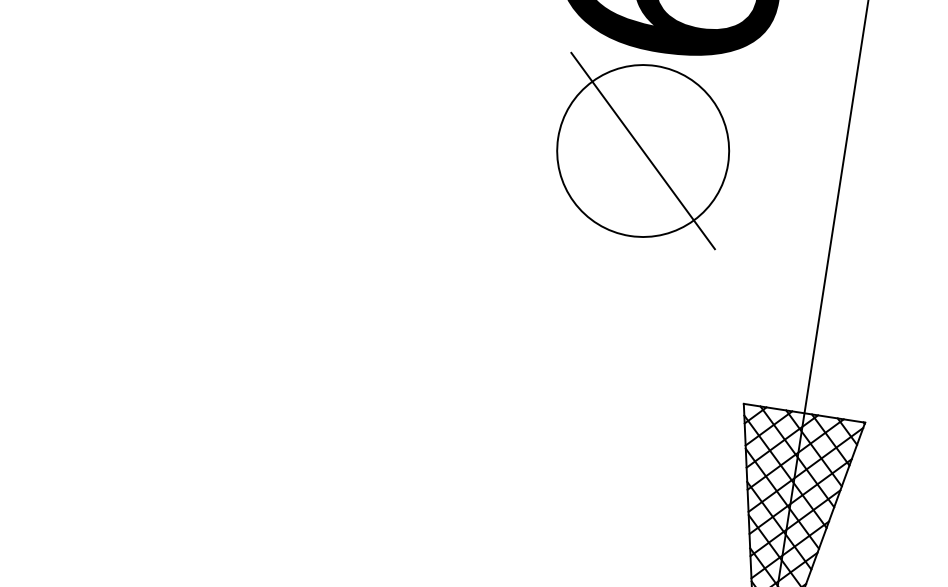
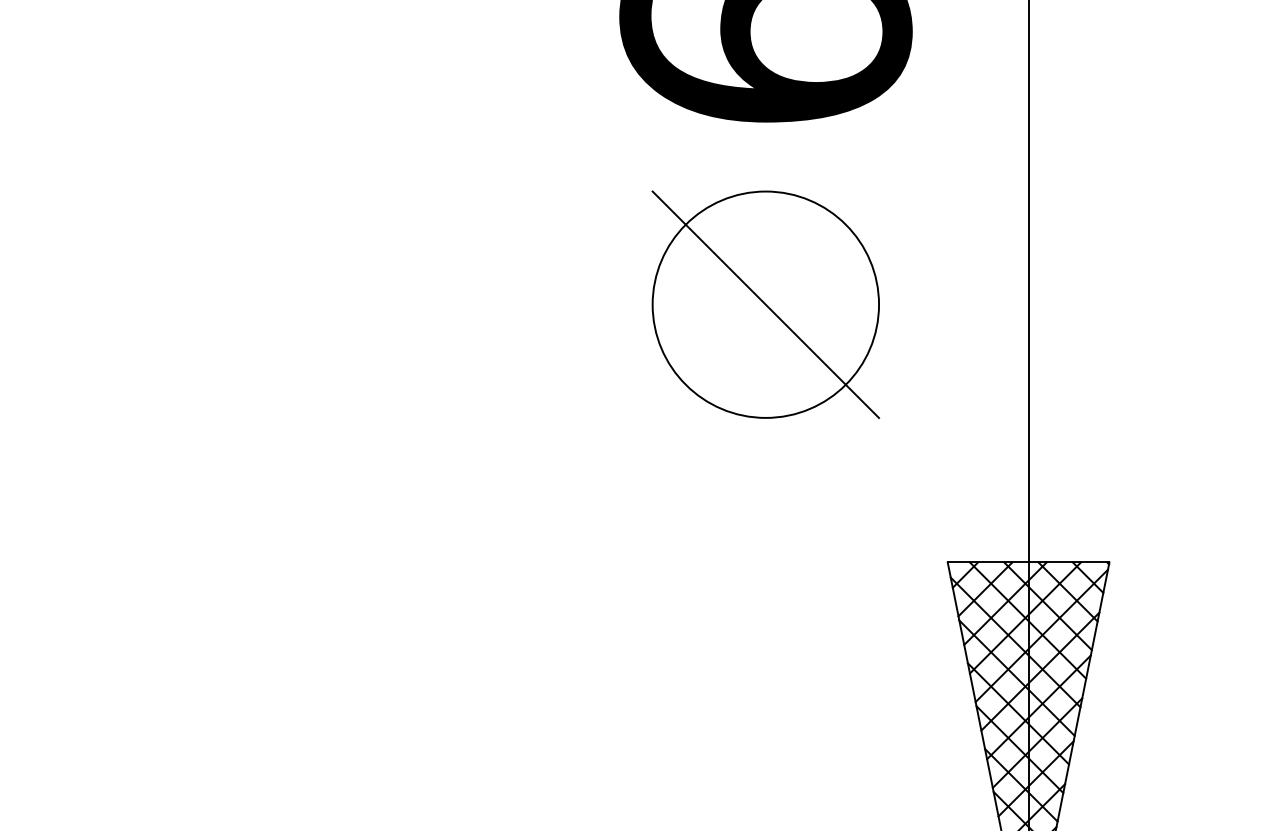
part: (642, 150) -> (765, 304), moved

